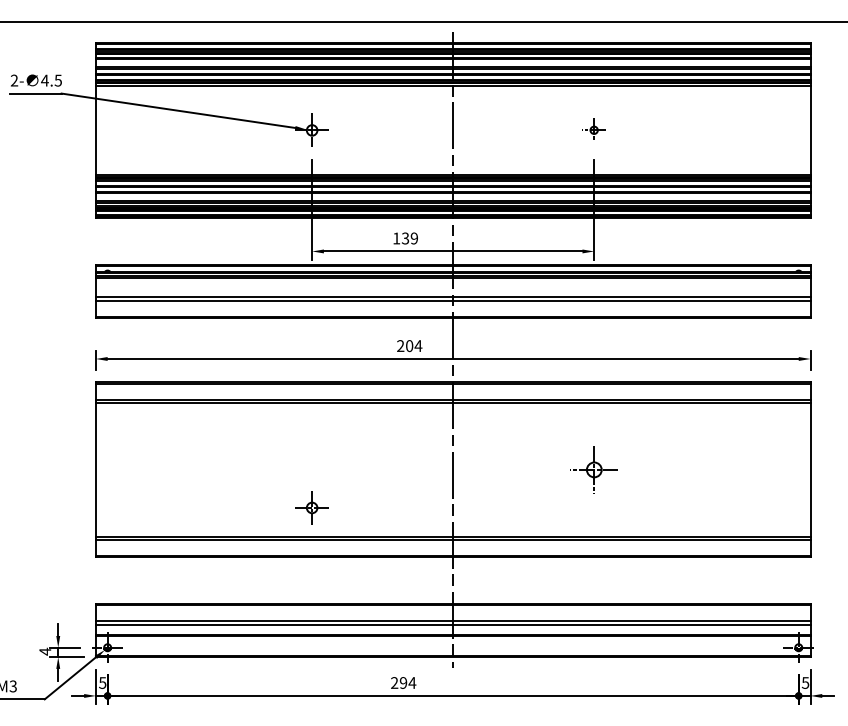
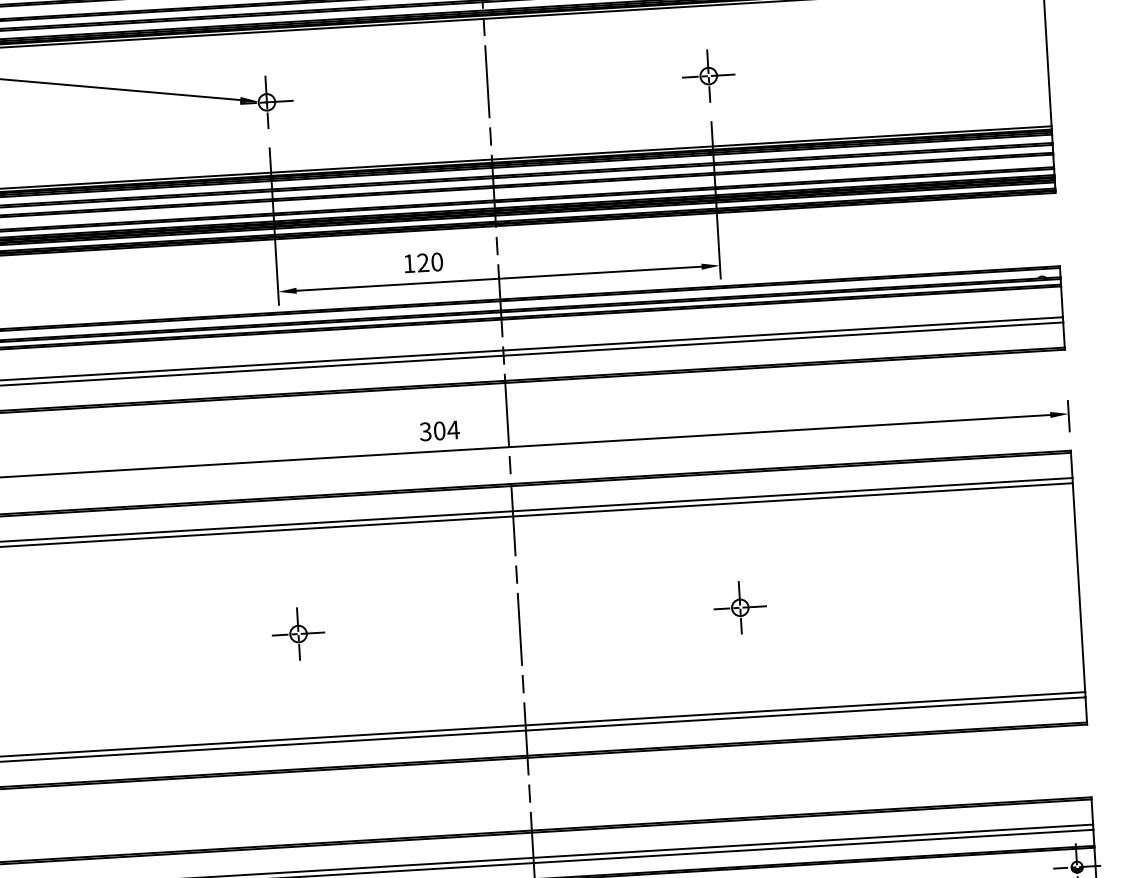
part: (593, 129) -> (707, 74), size x1.43
text: (410, 238) -> (431, 262), 139 -> 120
text: (400, 346) -> (425, 432), 204 -> 304
part: (593, 469) -> (739, 607), size x0.71
part: (311, 507) -> (297, 633), moved

